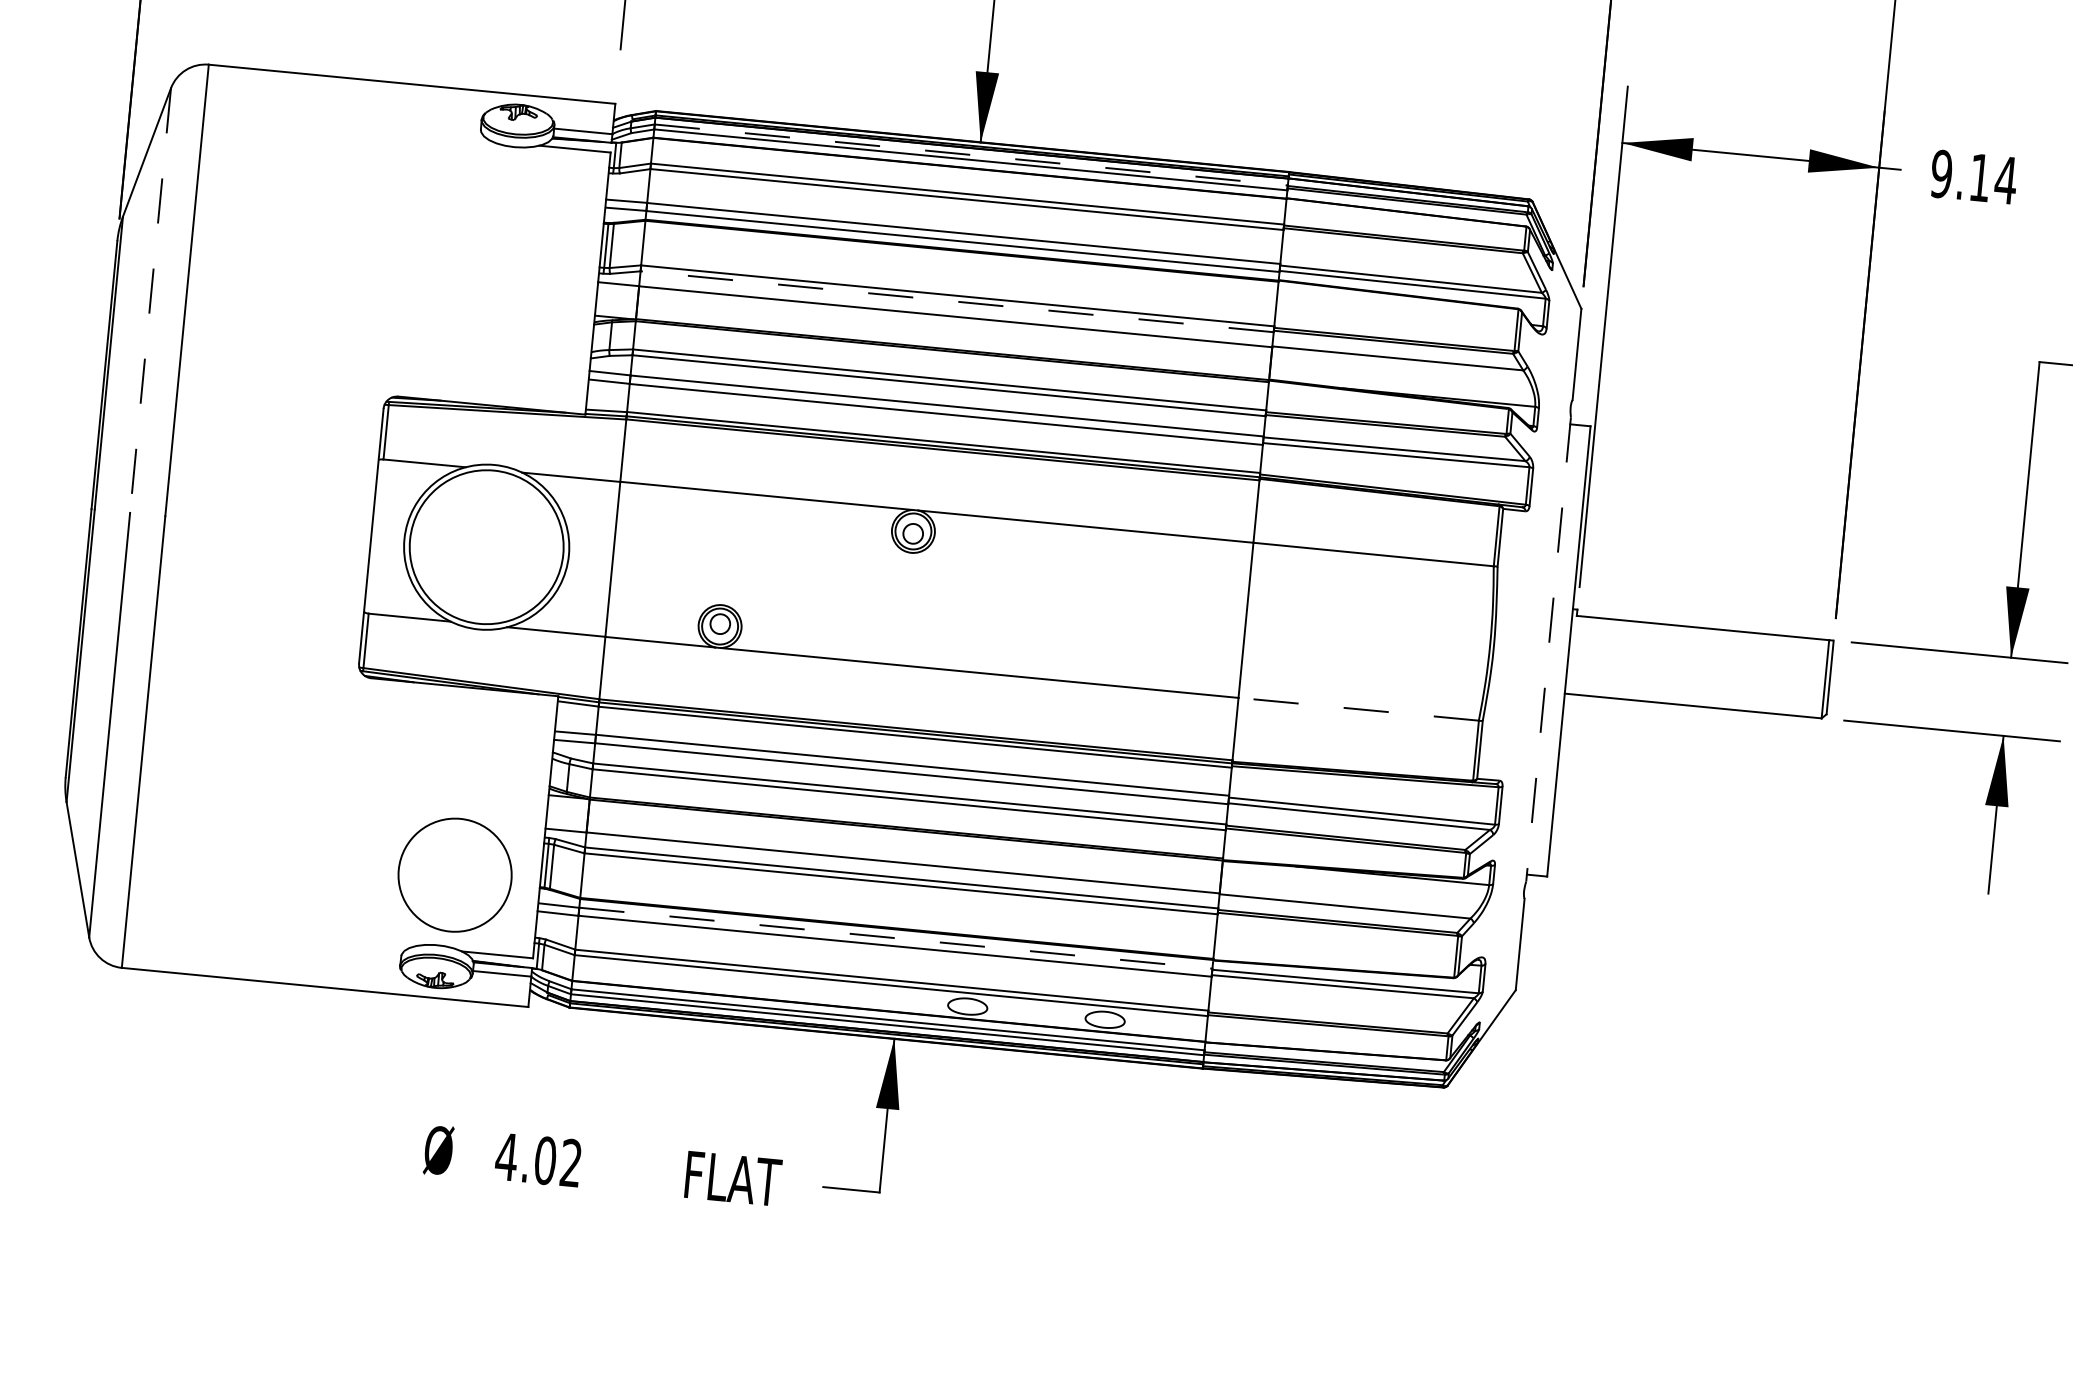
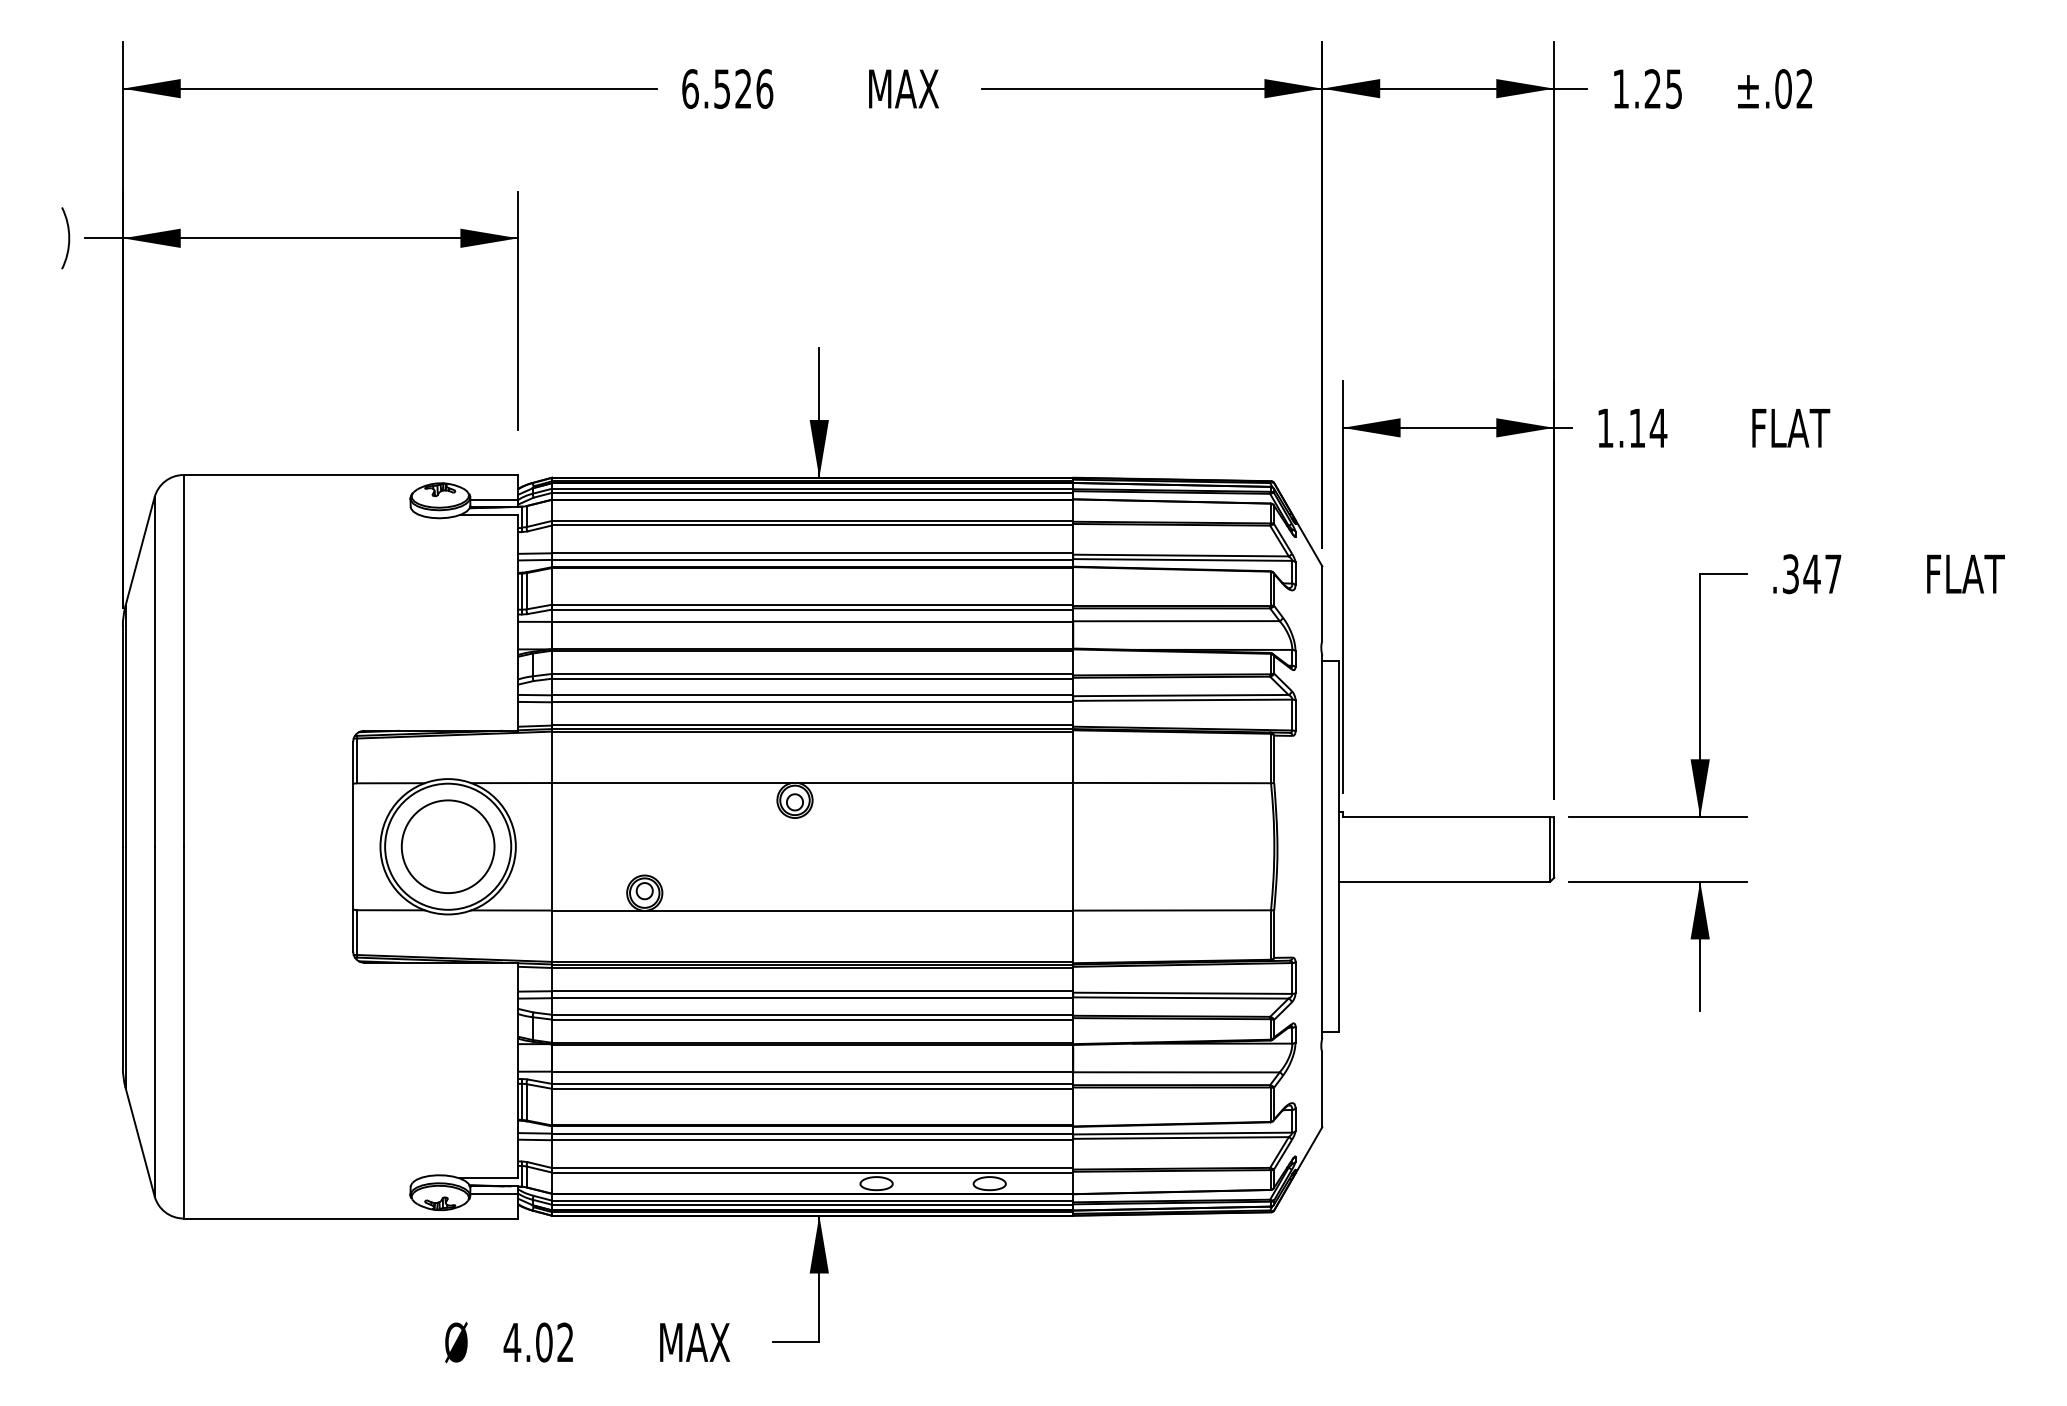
line: (971, 154) -> (812, 488), dashed -> solid
text: (1941, 174) -> (1605, 428), 9.14 -> 1.14
line: (150, 301) -> (154, 672), dashed -> solid
line: (957, 301) -> (812, 609), dashed -> solid
line: (1548, 650) -> (1322, 847), dashed -> solid
line: (1359, 709) -> (1172, 910), dashed -> solid
circle: (454, 874) -> (447, 846), moved
line: (895, 938) -> (812, 1133), dashed -> solid
text: (735, 1178) -> (700, 1342), FLAT -> MAX

